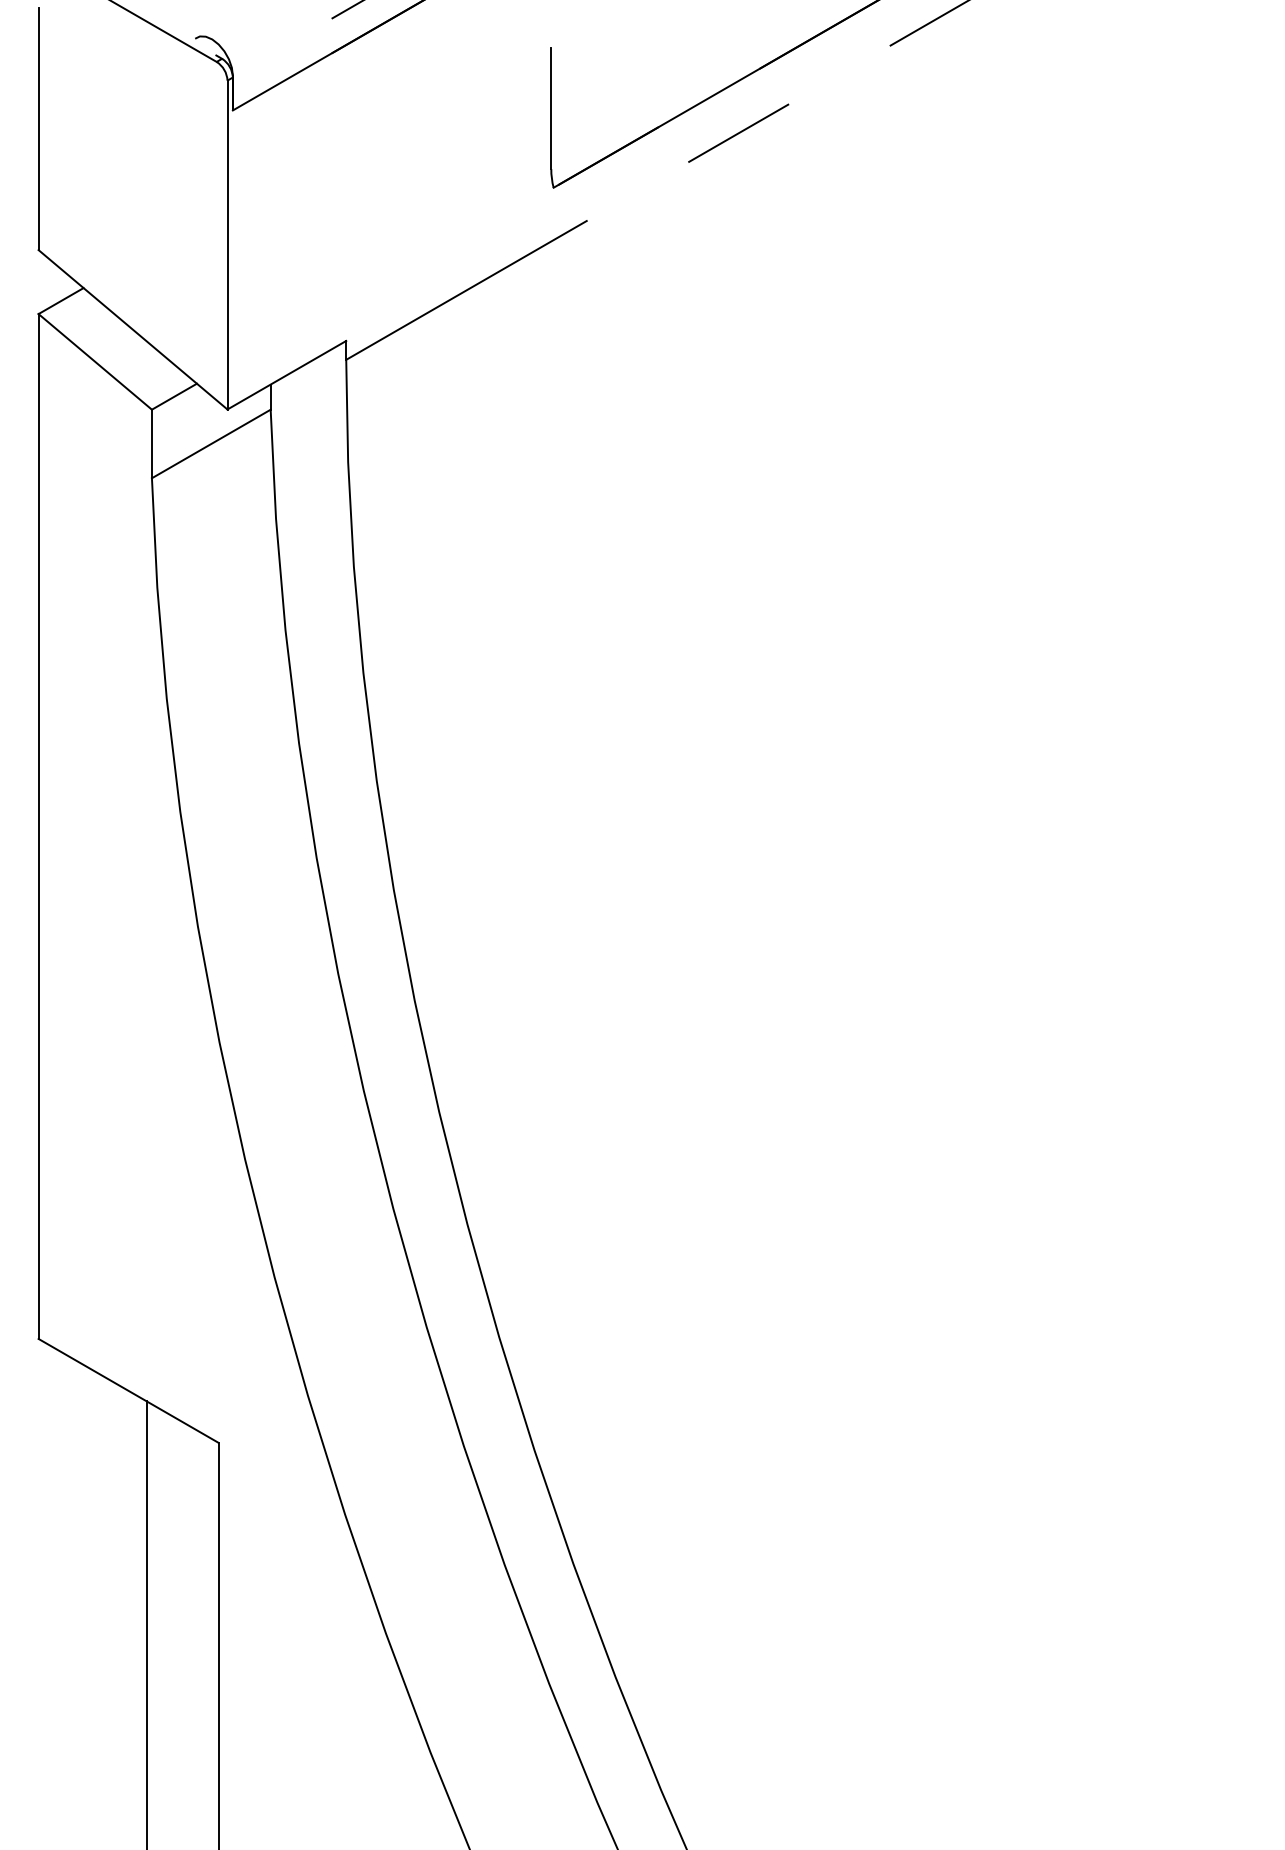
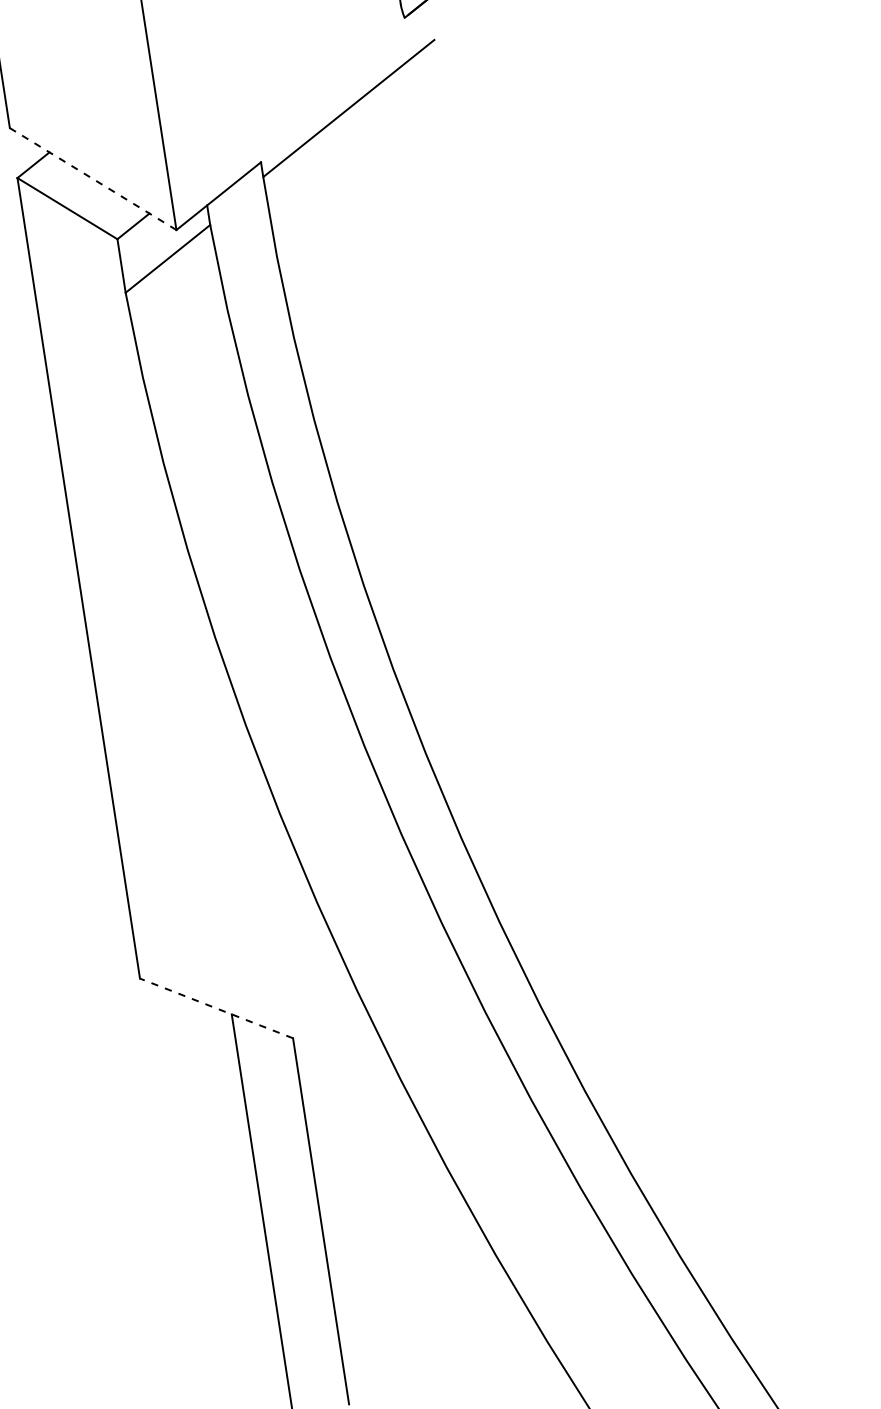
line: (133, 329) -> (93, 178), solid -> dashed
line: (128, 1390) -> (216, 1008), solid -> dashed

